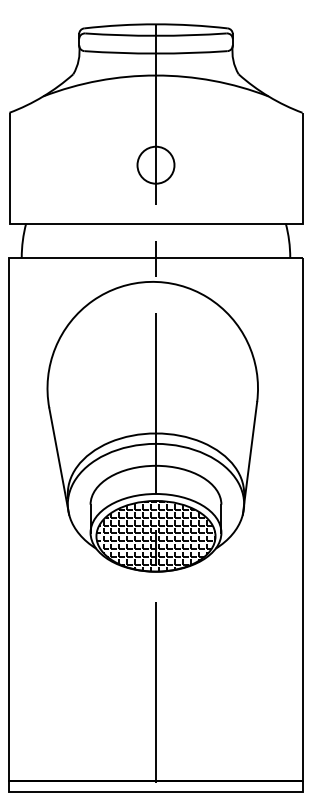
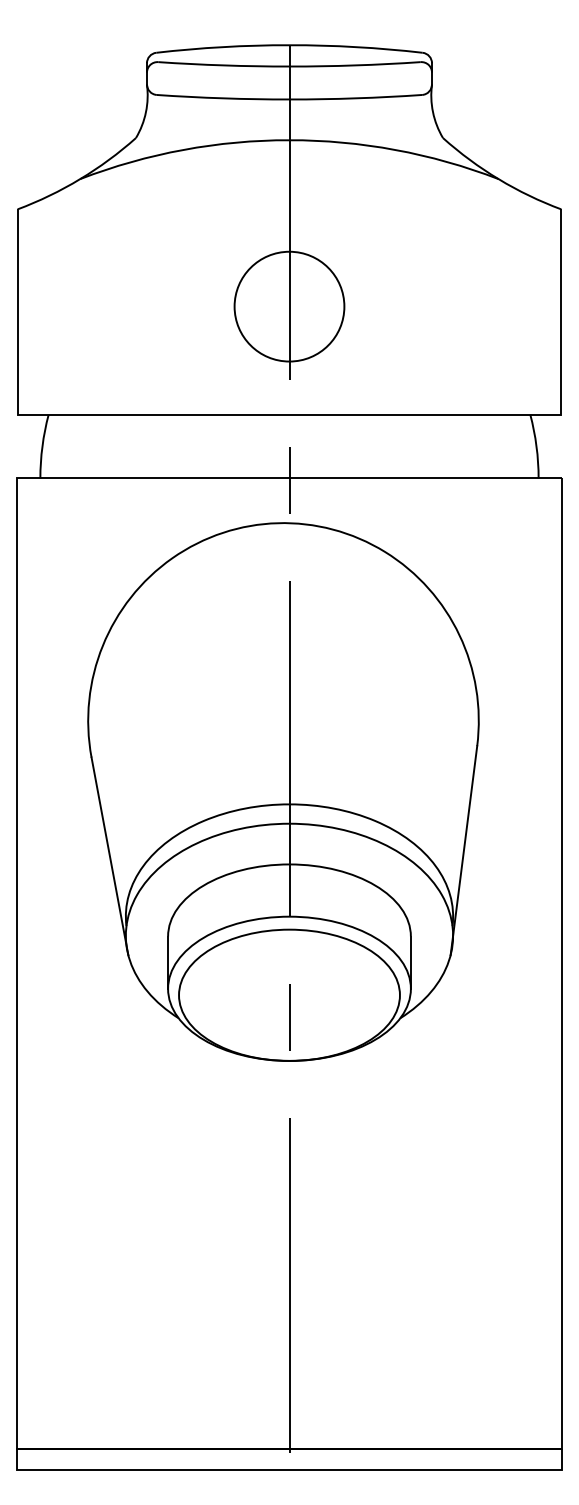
circle: (155, 164) -> (288, 305), size x1.6
hatch: (155, 536) -> (288, 995), removed

